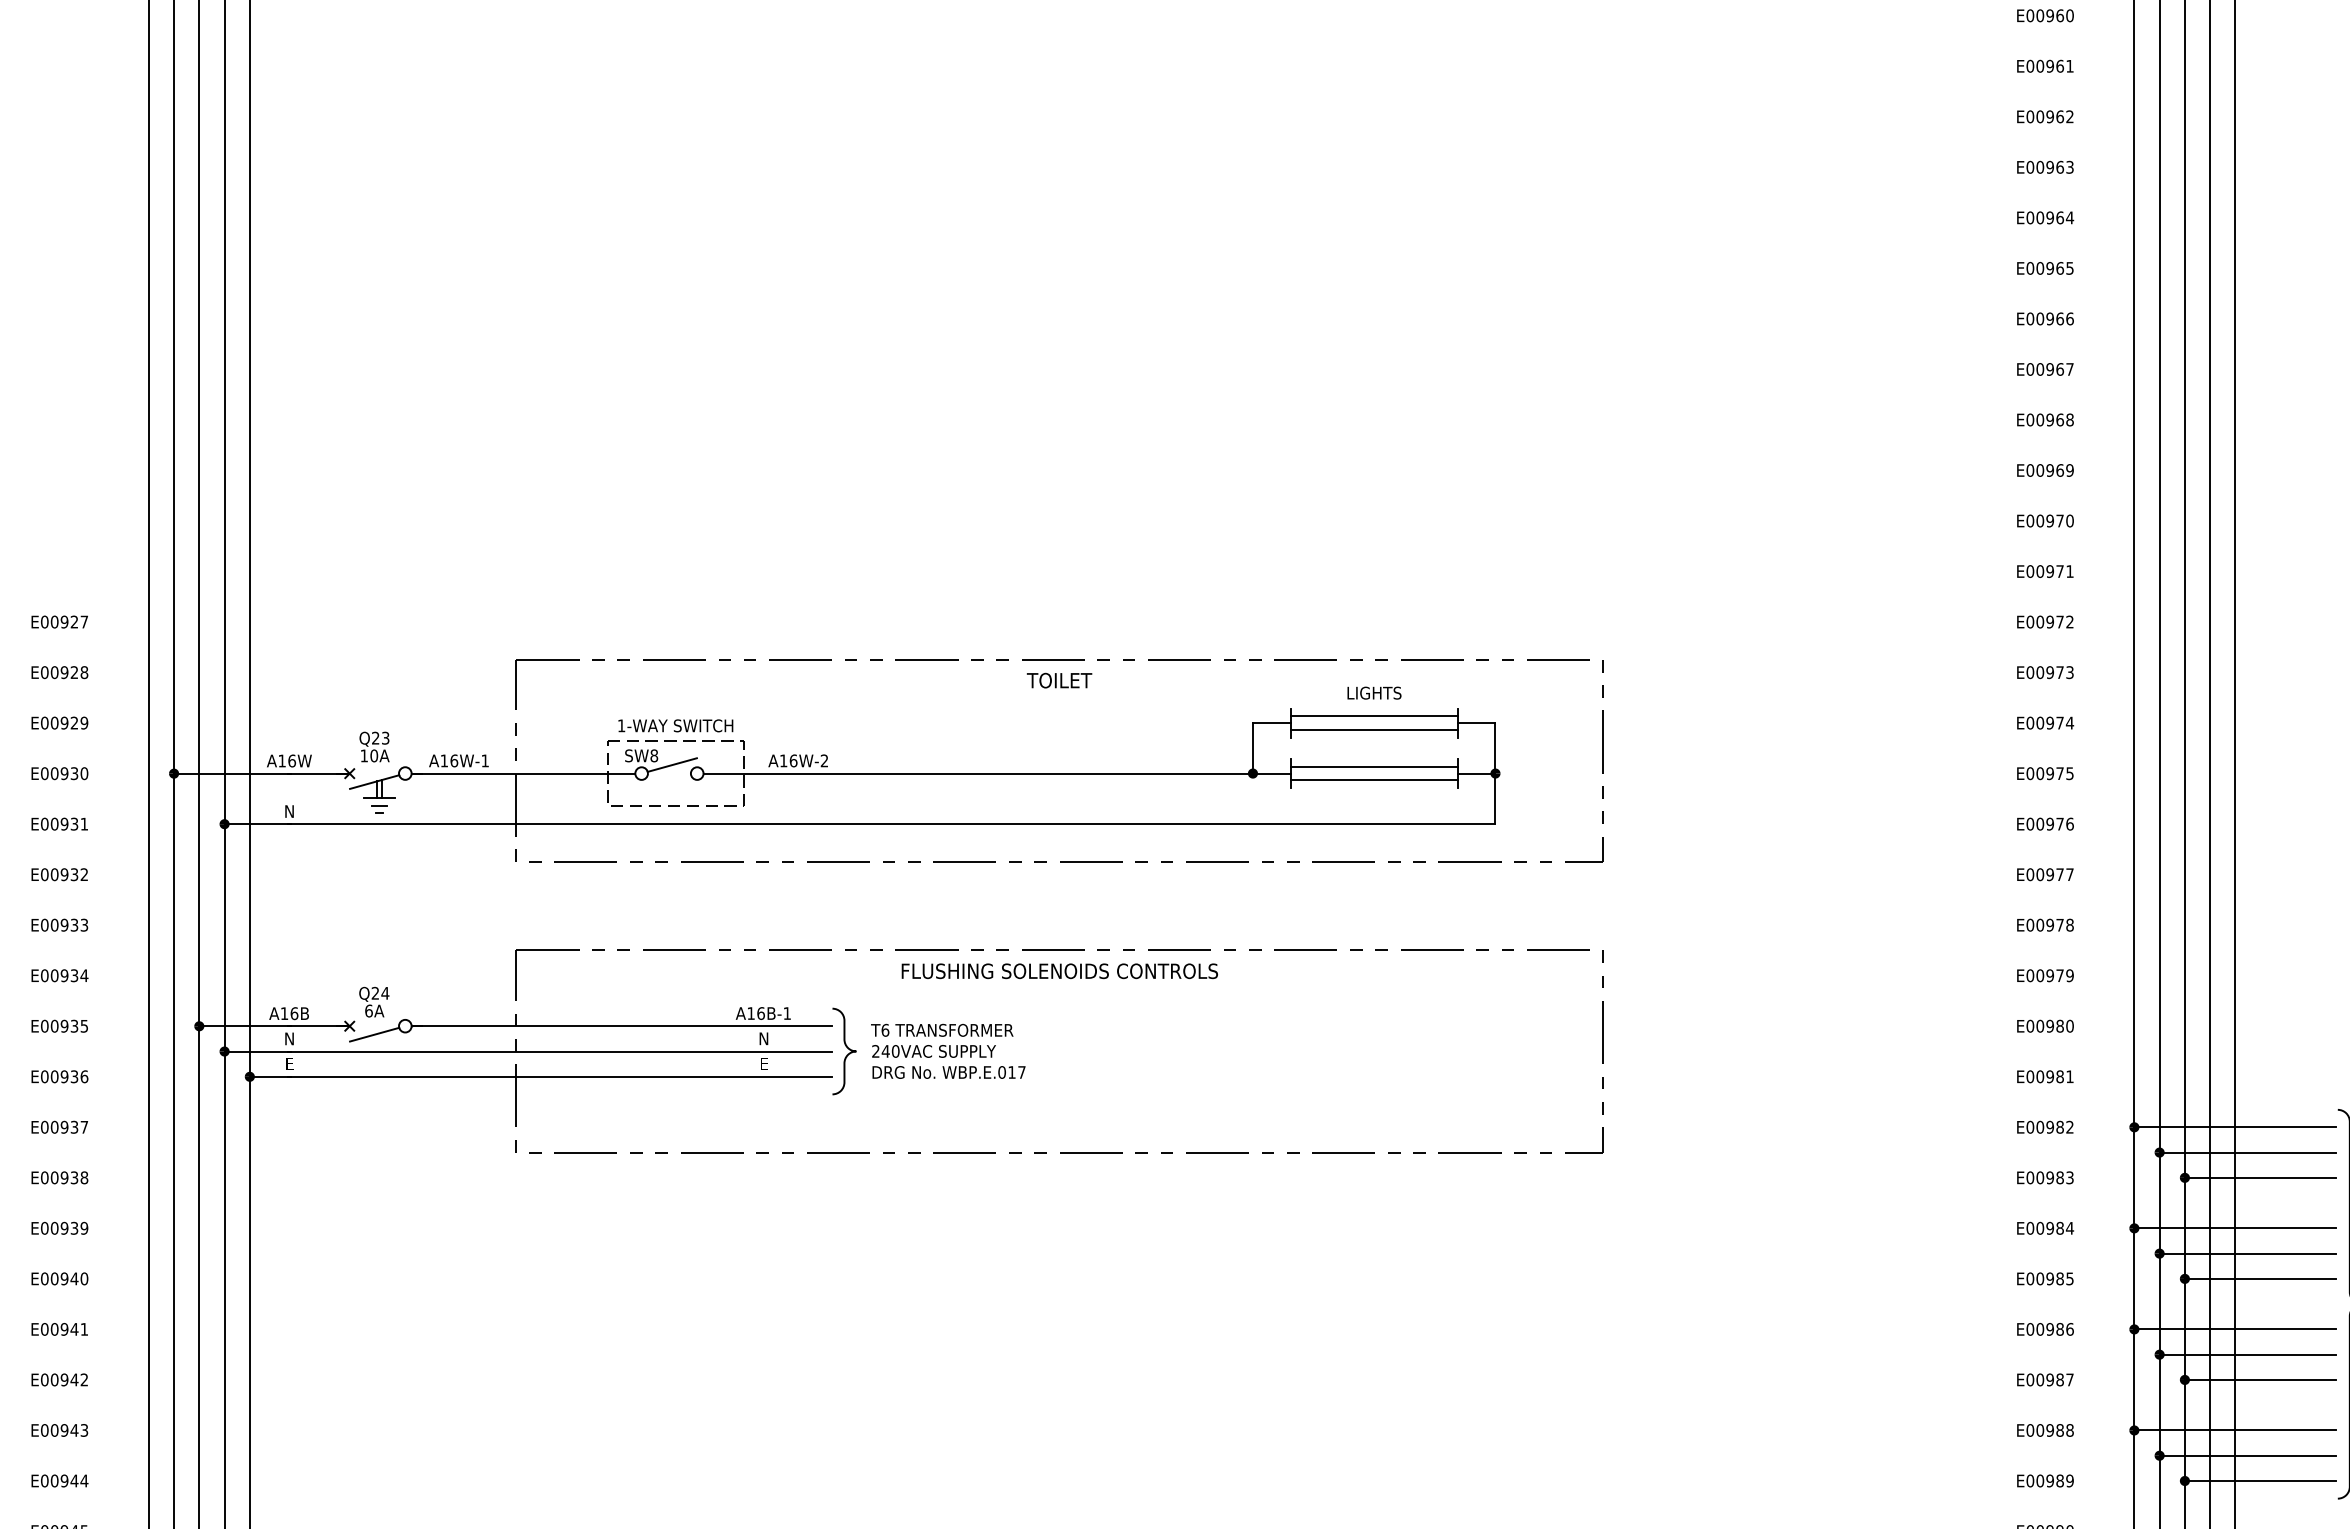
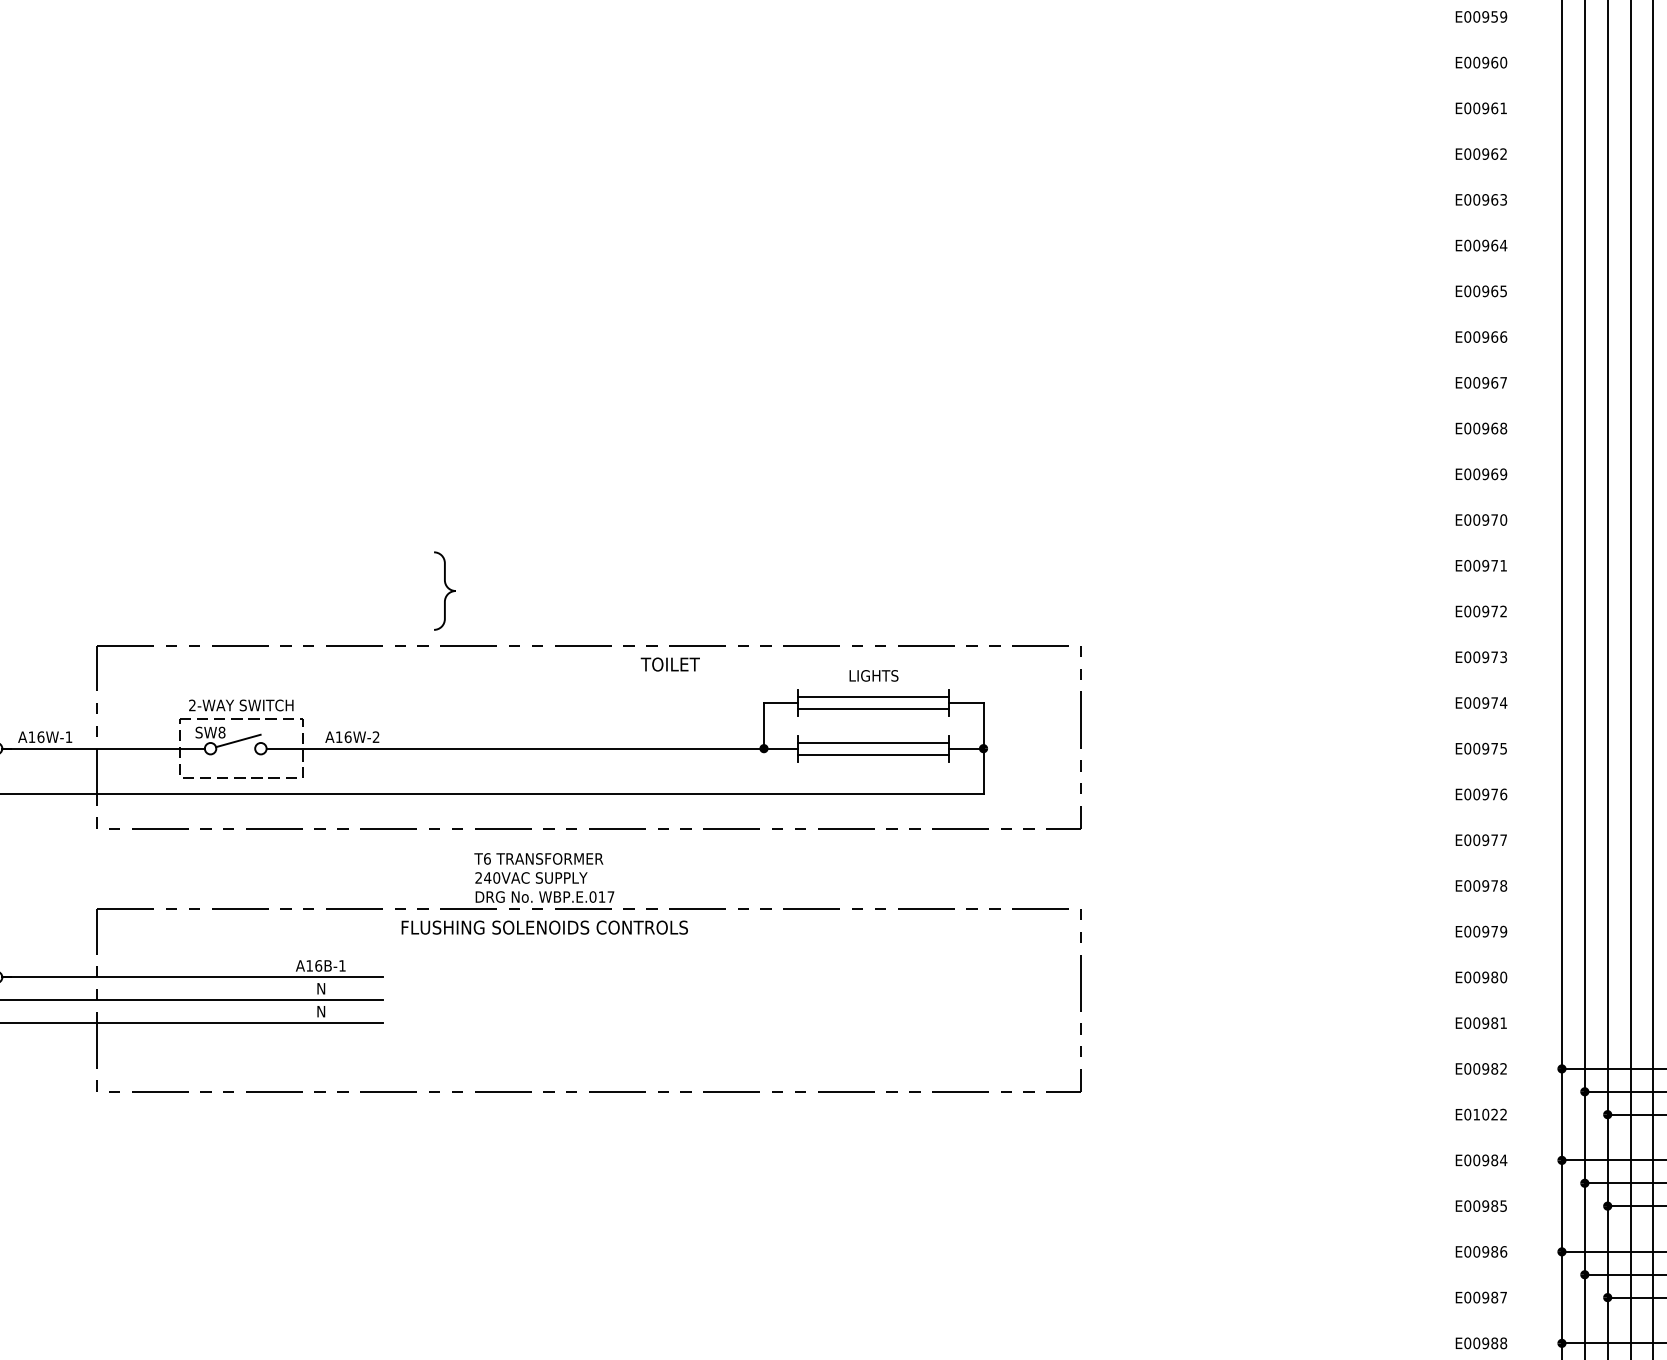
text: (1059, 680) -> (670, 664), moved
text: (621, 725) -> (192, 705), 1-WAY -> 2-WAY
text: (1059, 971) -> (544, 927), moved
curve: (847, 1048) -> (447, 588), moved
text: (948, 1050) -> (544, 877), moved
text: (763, 1063) -> (320, 1011), E -> N
text: (2054, 1177) -> (1489, 1114), E00983 -> E01022

